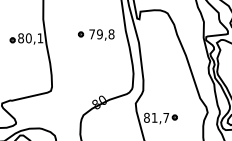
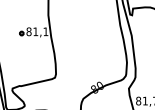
part: (96, 34) -> (94, 28), removed
text: (28, 38) -> (35, 31), 80,1 -> 81,1

